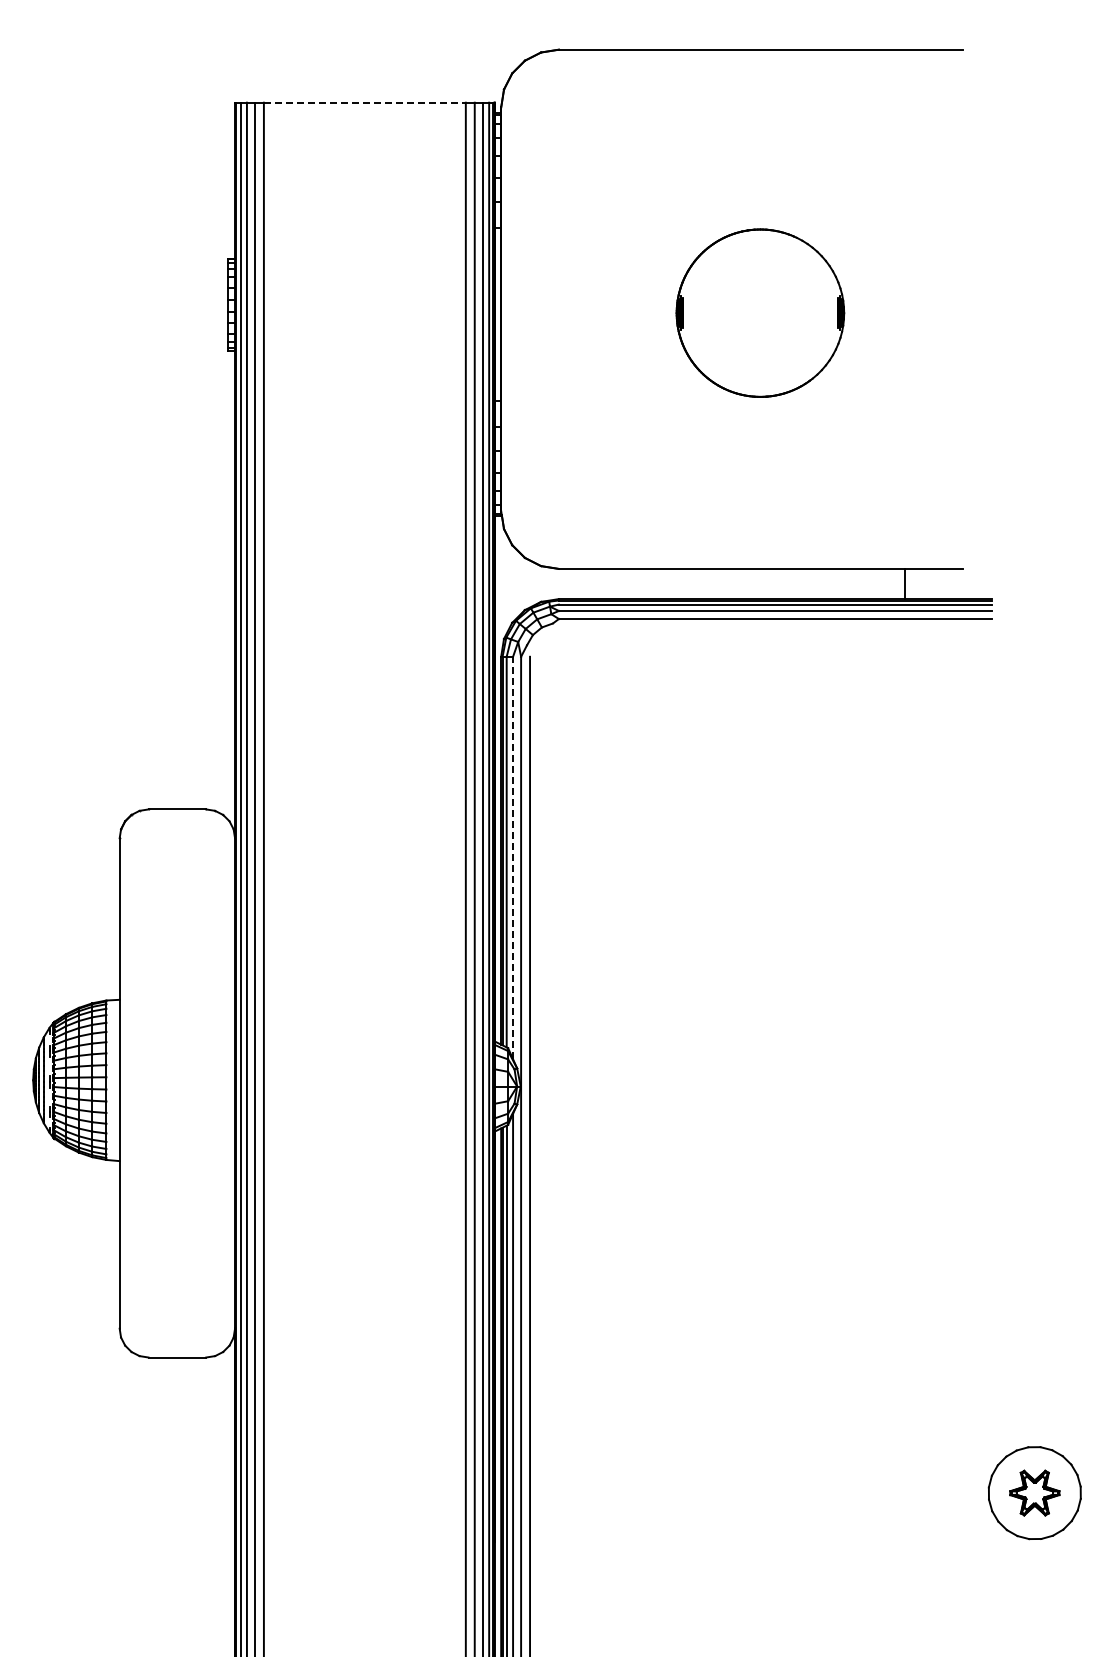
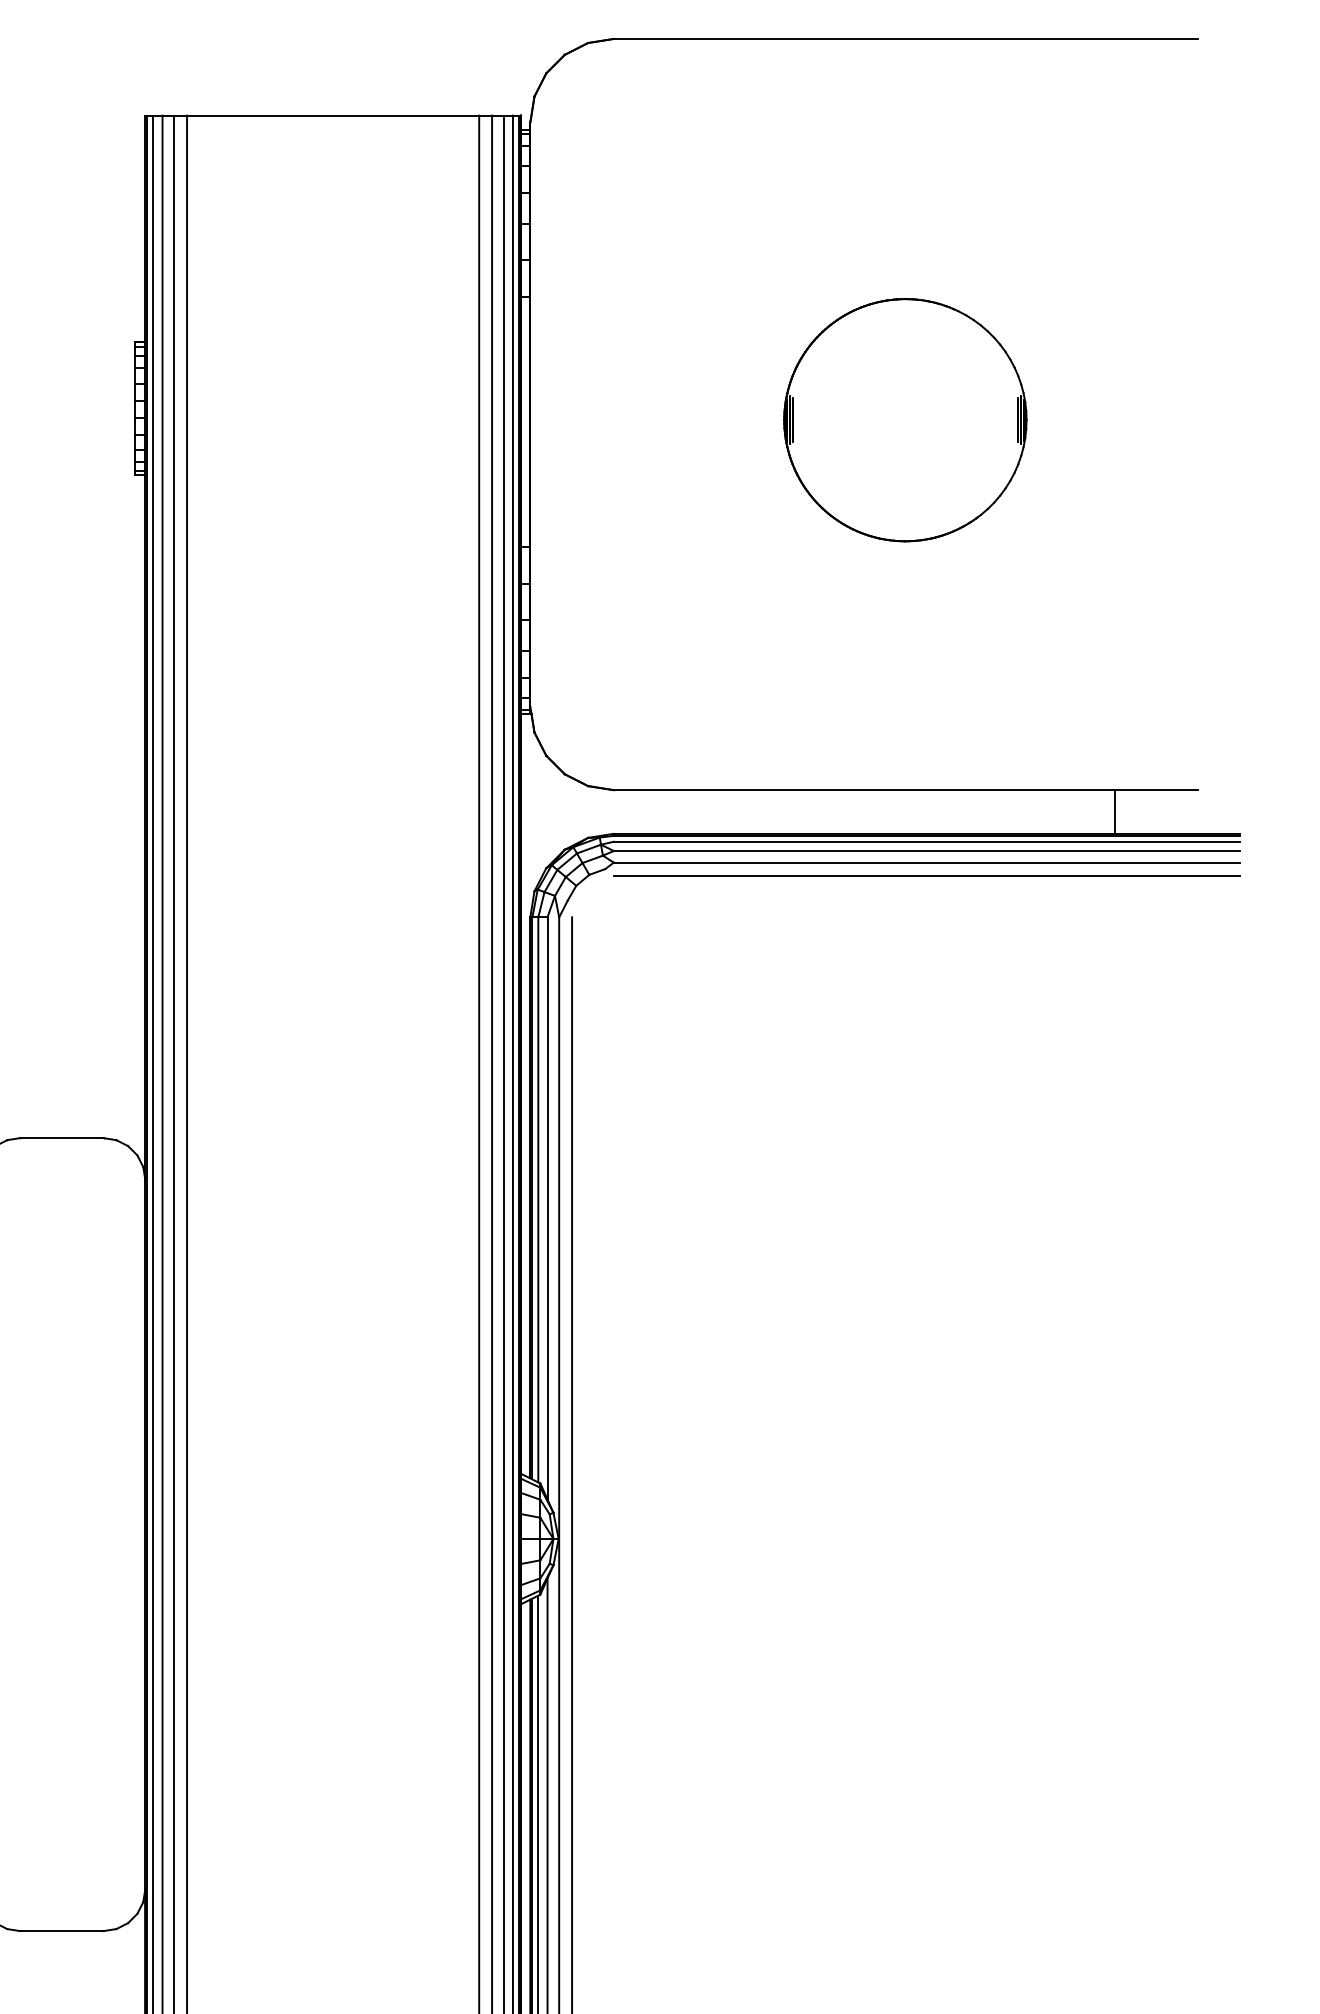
line: (364, 102) -> (332, 115), dashed -> solid
line: (774, 627) -> (925, 874), added
line: (513, 857) -> (548, 1207), dashed -> solid

